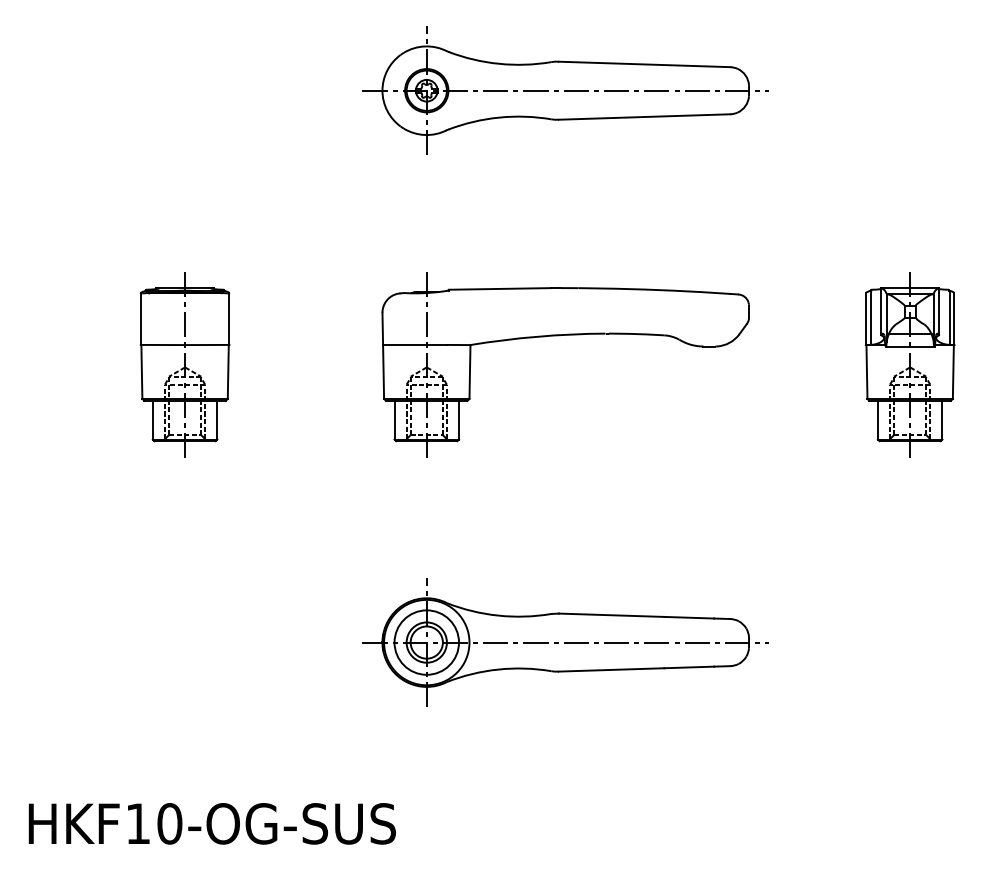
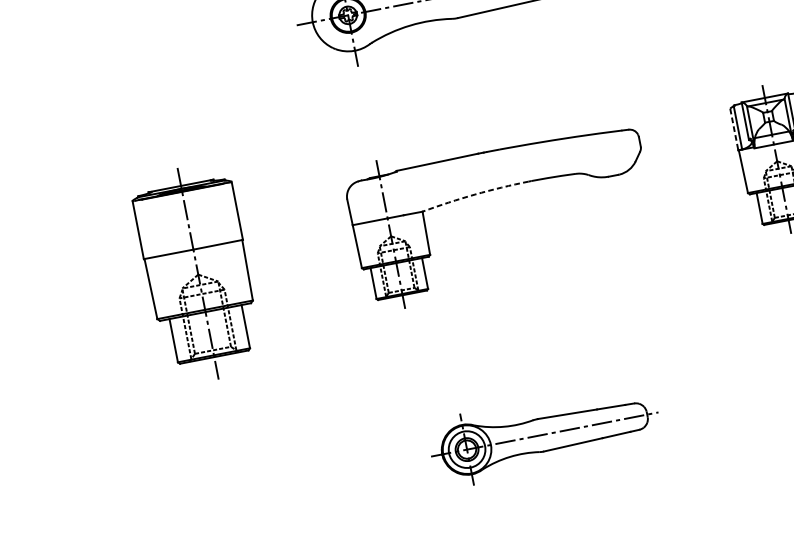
line: (865, 318) -> (733, 129), solid -> dashed
arc: (537, 336) -> (474, 194), solid -> dashed
part: (184, 364) -> (197, 271), size x1.4
part: (565, 642) -> (544, 434), size x0.7

